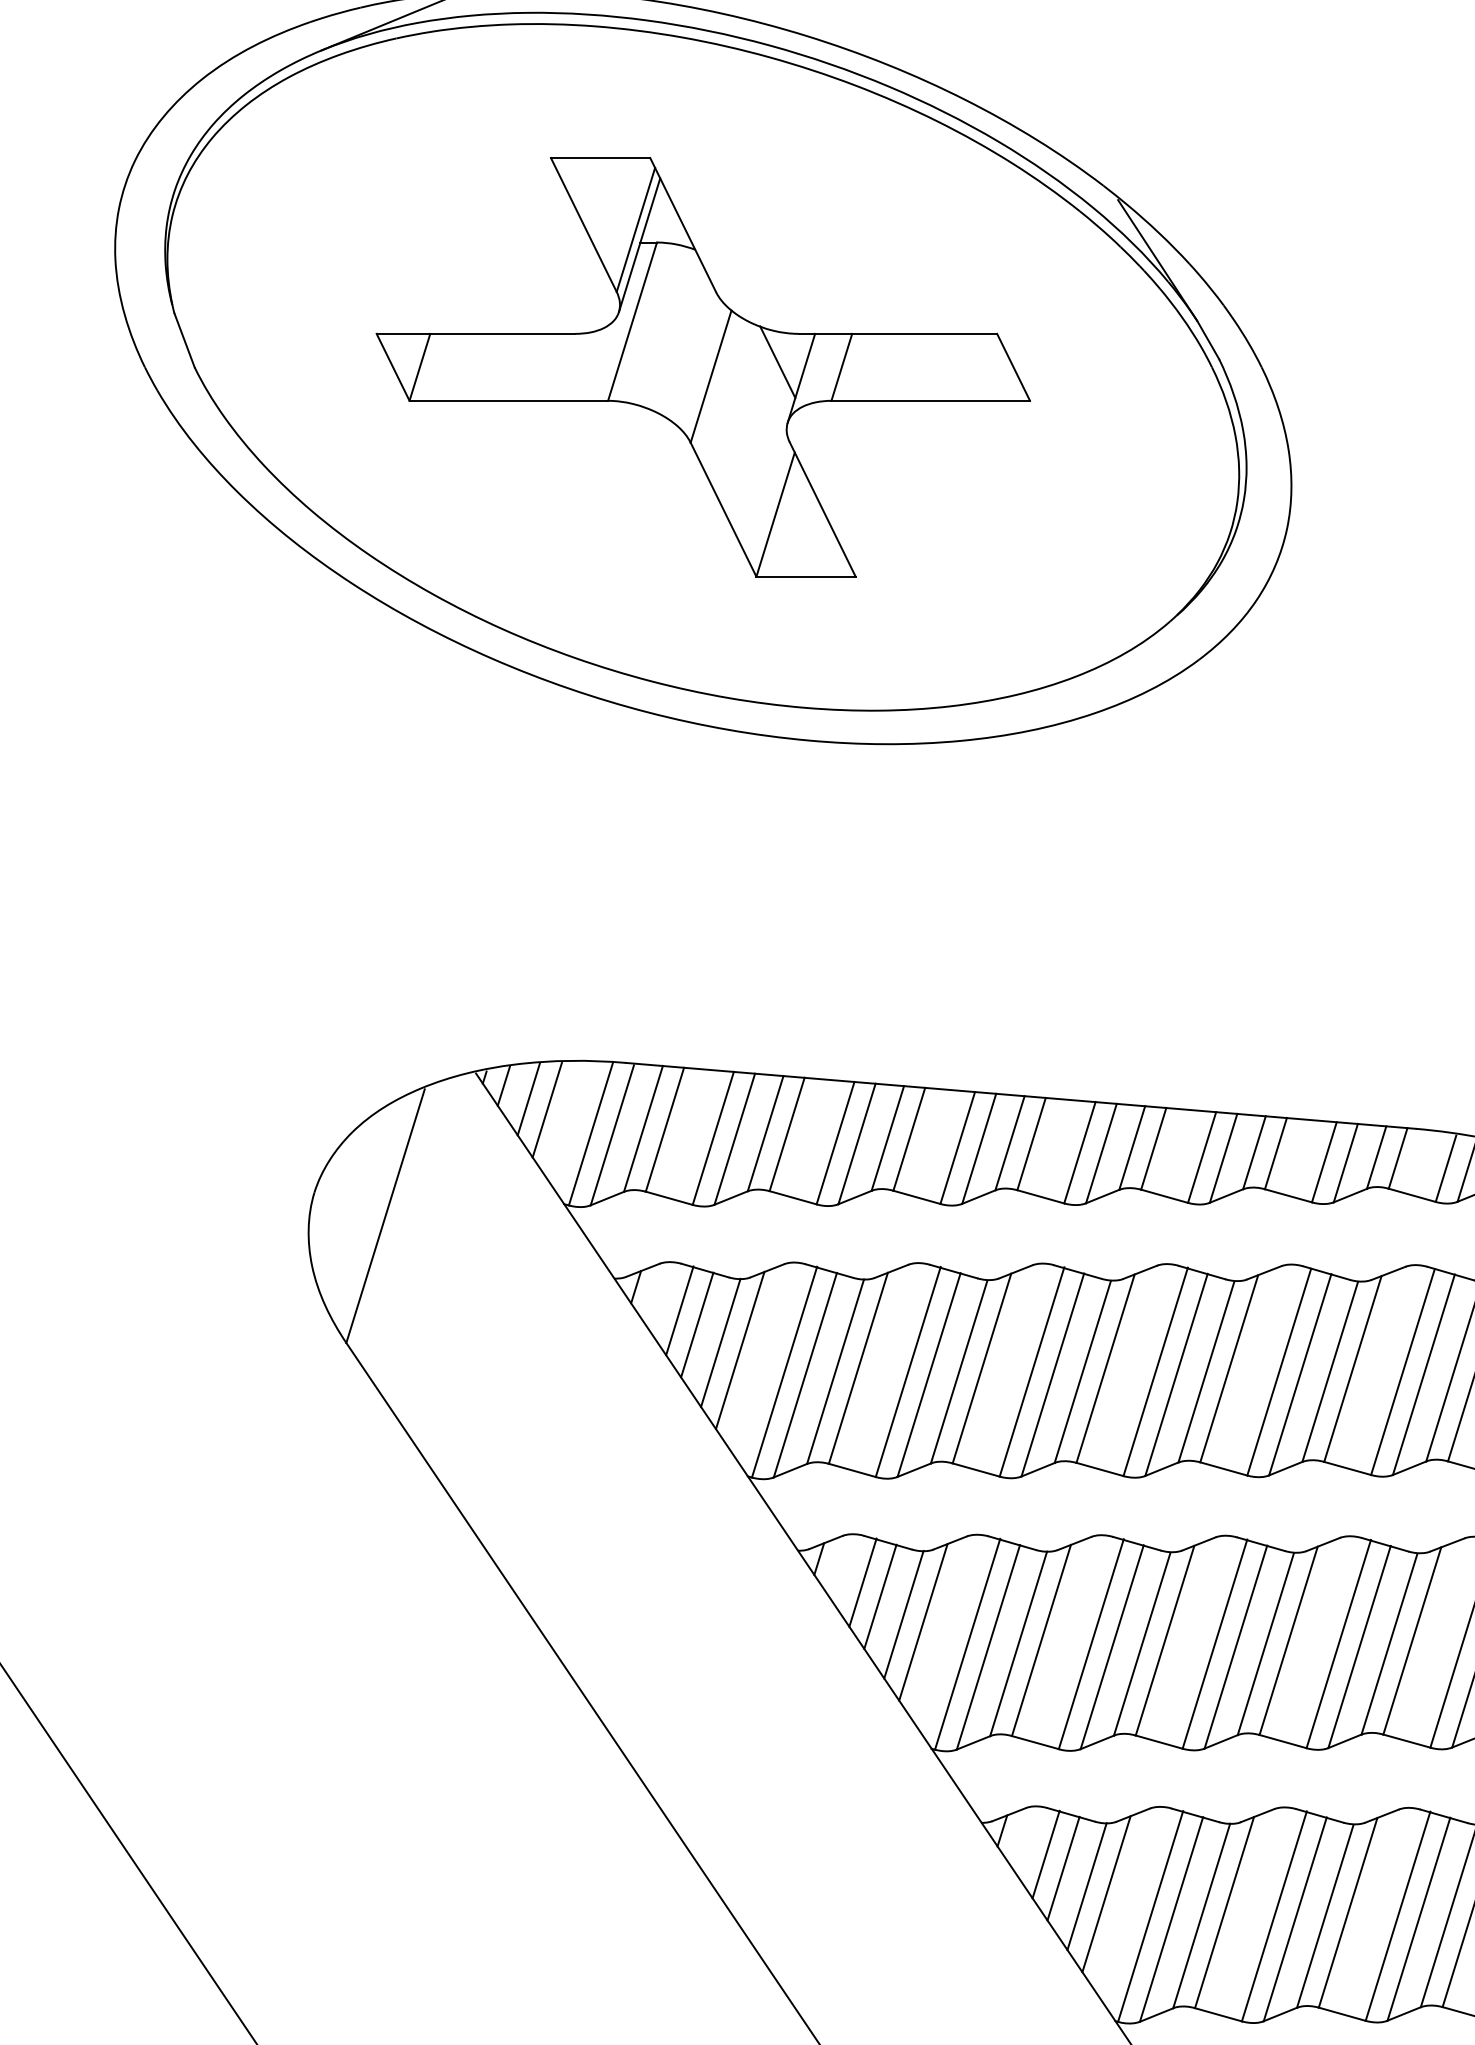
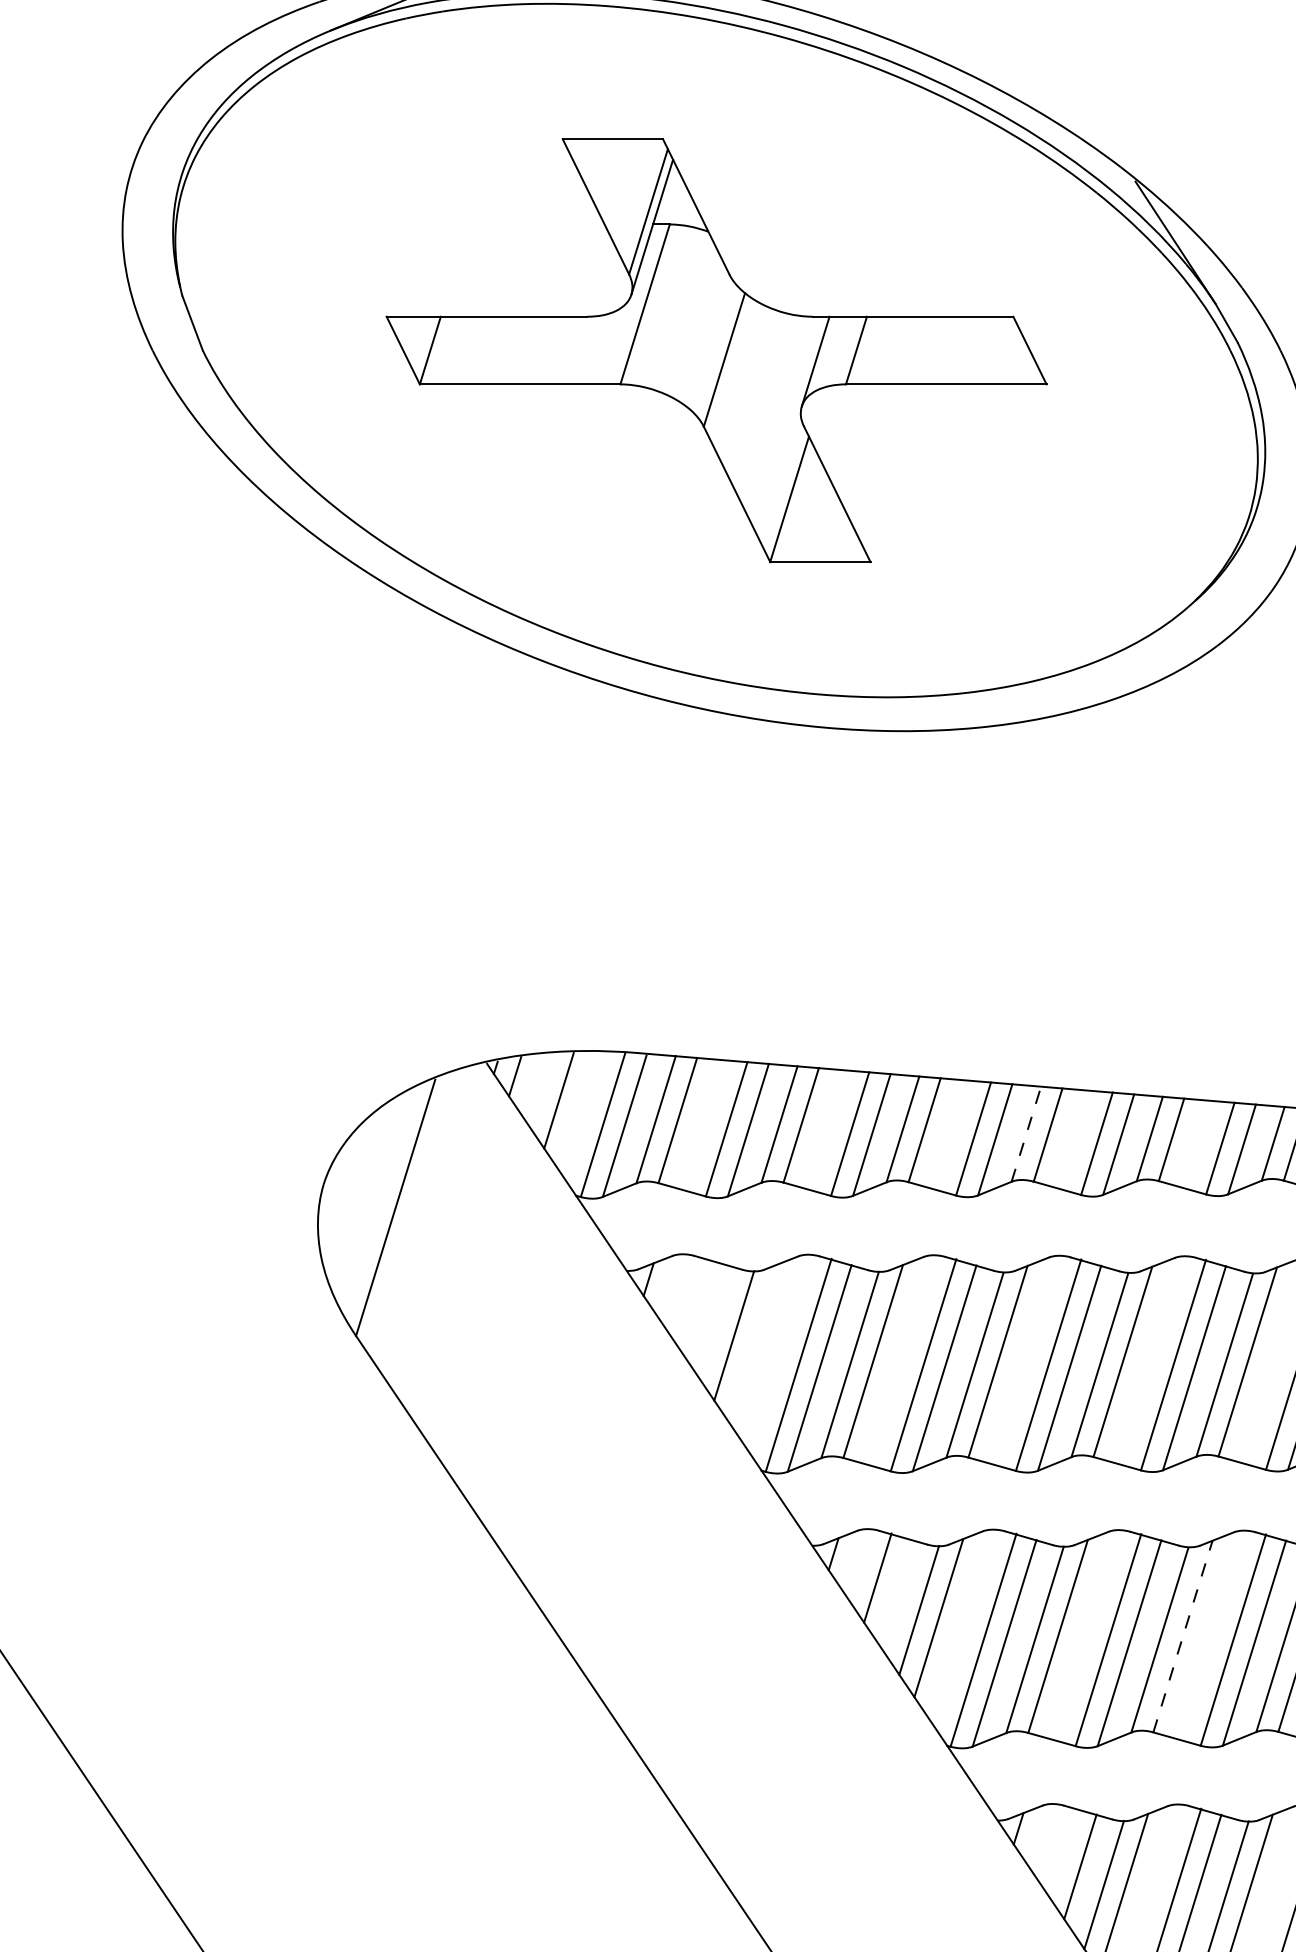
line: (777, 362) -> (791, 345), removed
line: (528, 1098) -> (540, 1089), removed
line: (1010, 1142) -> (1026, 1133), solid -> dashed
line: (679, 1310) -> (692, 1303), removed
line: (697, 1324) -> (710, 1317), removed
line: (740, 1350) -> (754, 1343), removed
line: (880, 1596) -> (895, 1591), removed
line: (1165, 1640) -> (1183, 1636), solid -> dashed
line: (1045, 1854) -> (1062, 1852), removed

